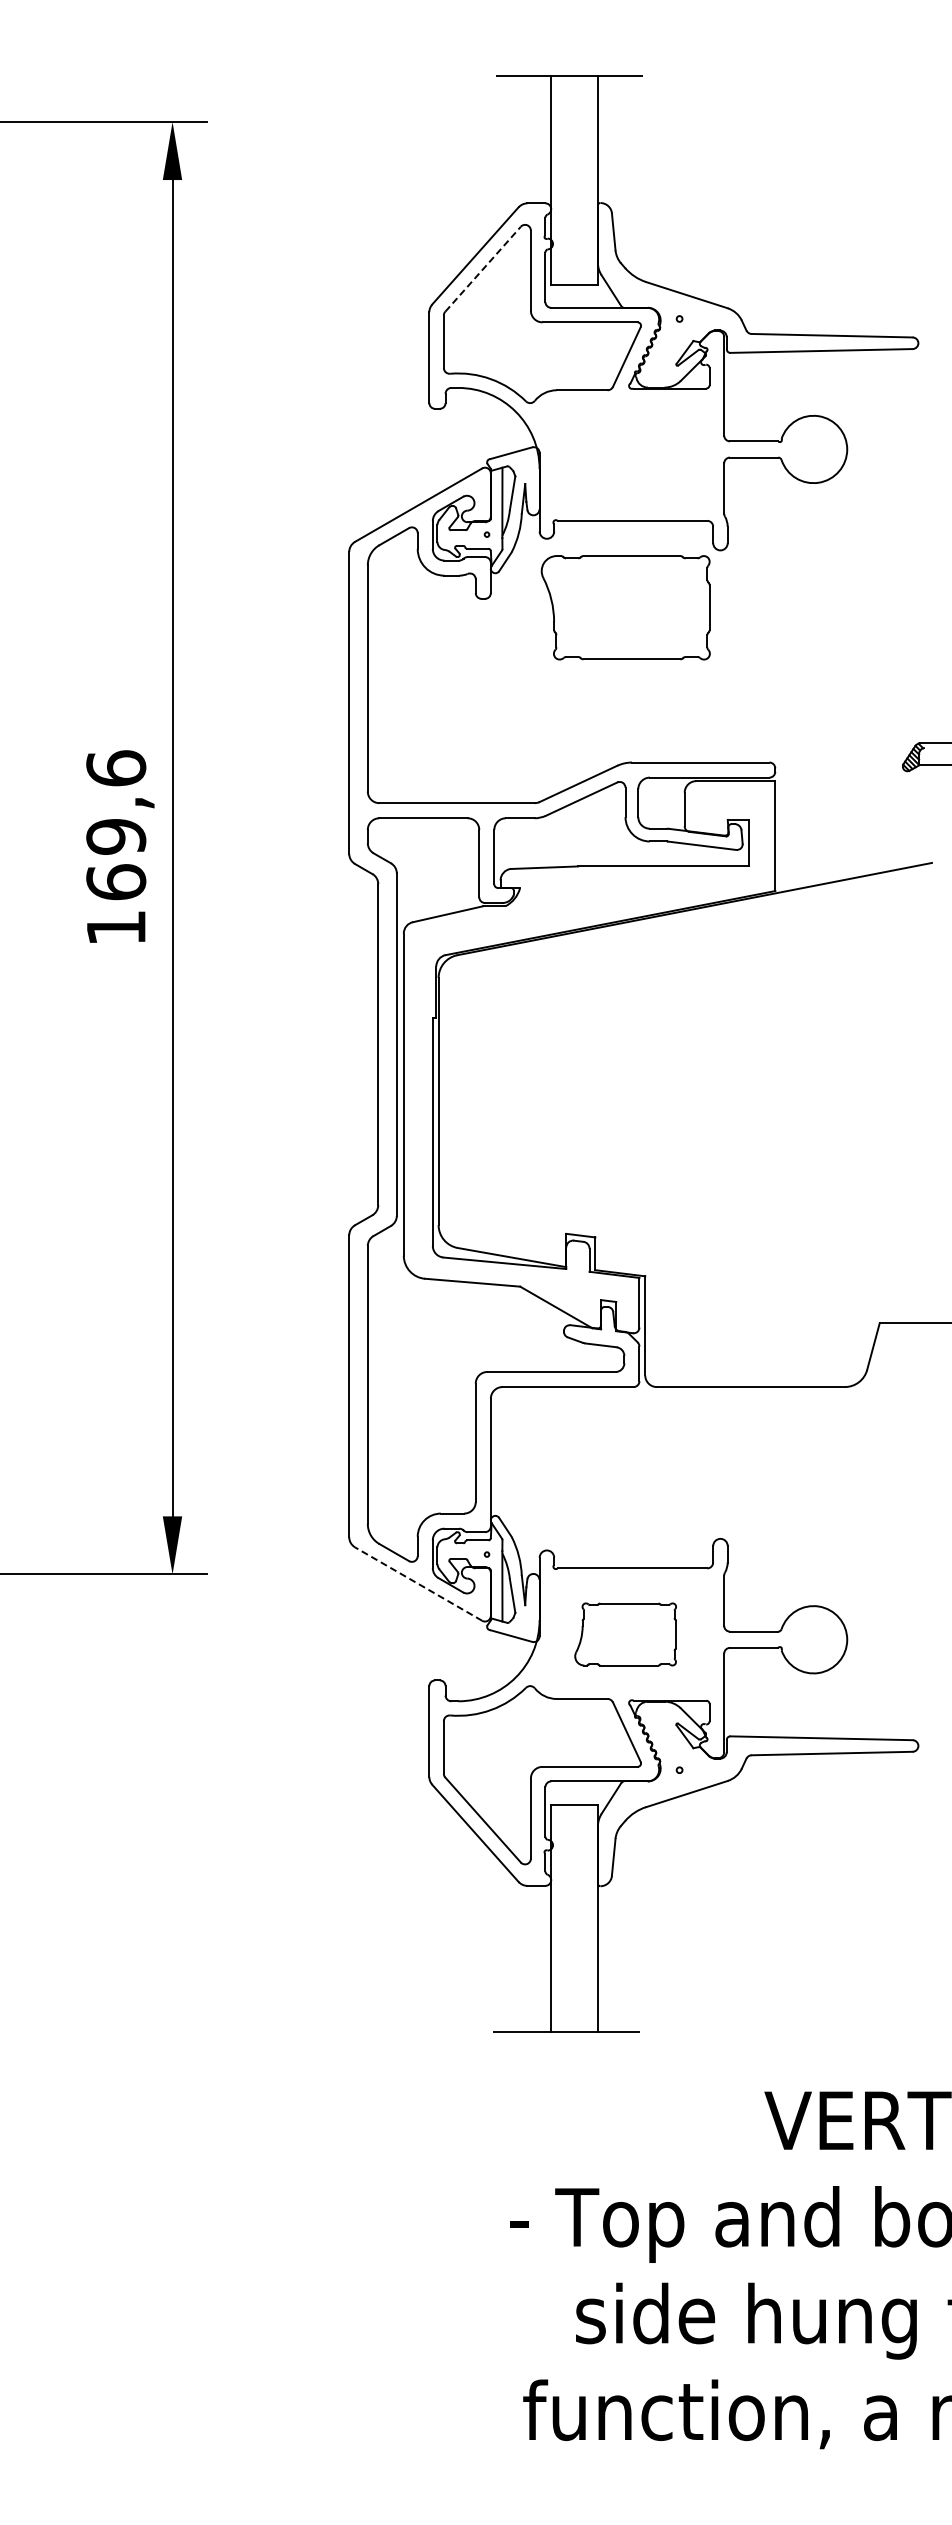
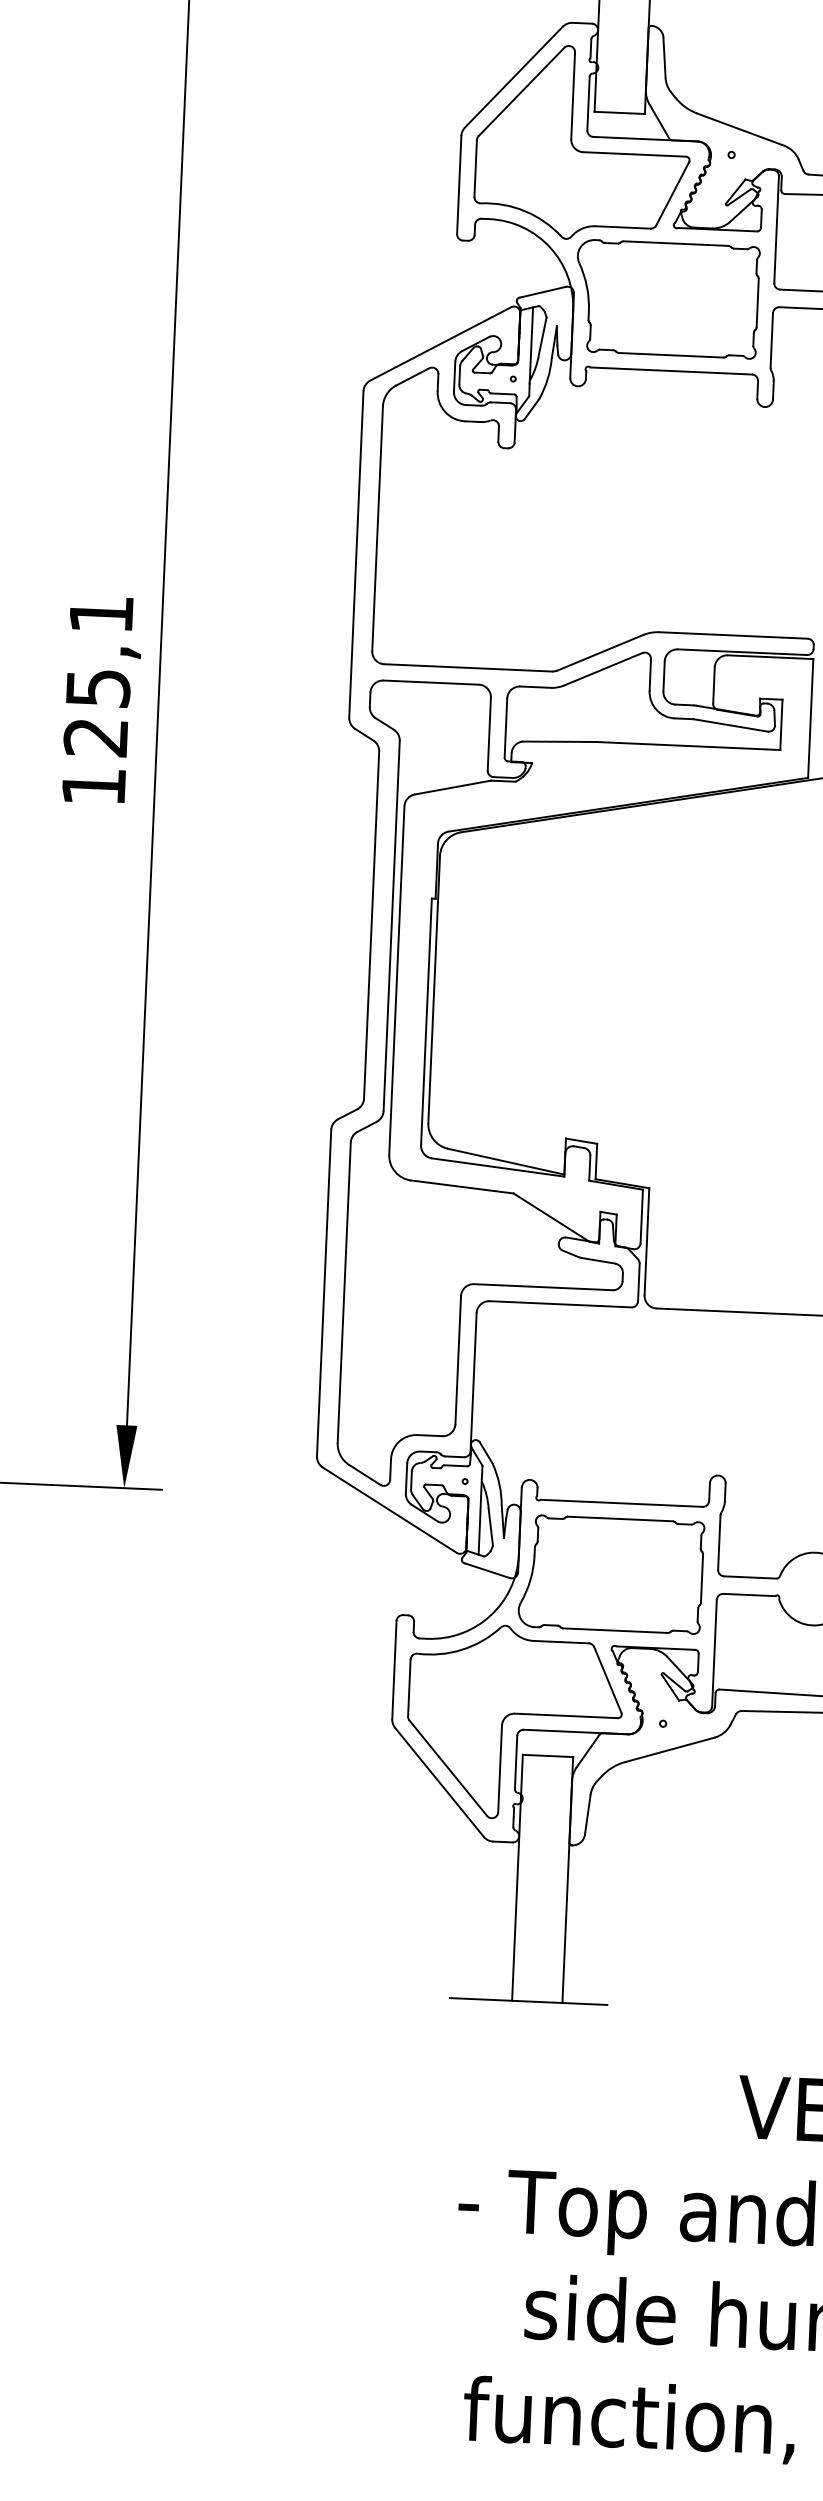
line: (483, 269) -> (521, 92), dashed -> solid
part: (625, 607) -> (666, 298), moved
text: (116, 825) -> (98, 675), 169,6 -> 125,1
line: (418, 1583) -> (389, 1509), dashed -> solid
part: (625, 1634) -> (611, 1574), size x1.67

